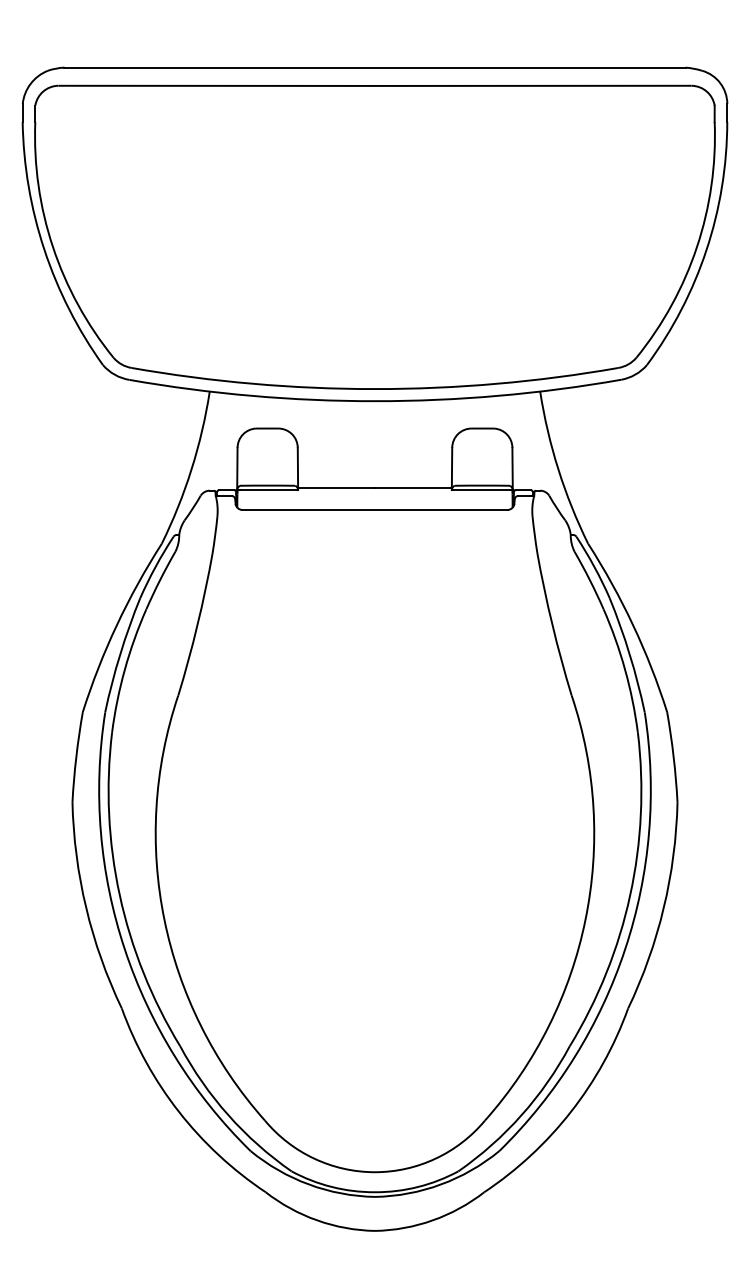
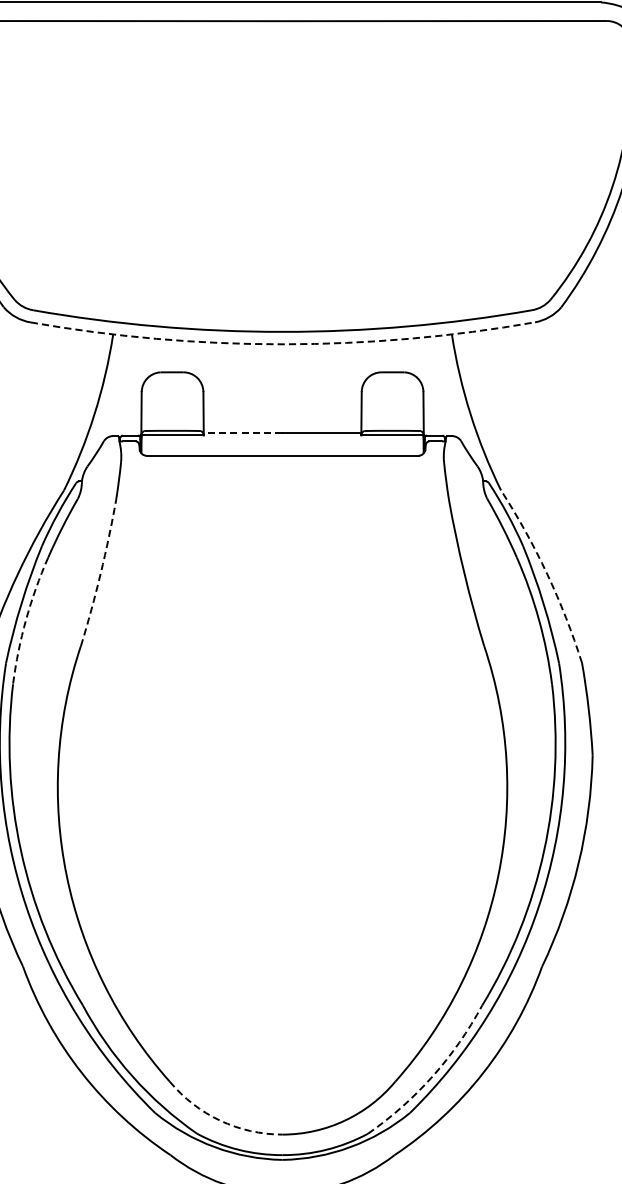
arc: (375, 401) -> (283, 344), solid -> dashed
line: (336, 487) -> (243, 432), solid -> dashed
arc: (197, 624) -> (100, 573), solid -> dashed
arc: (633, 625) -> (547, 574), solid -> dashed
arc: (124, 669) -> (25, 619), solid -> dashed
arc: (521, 1115) -> (432, 1076), solid -> dashed
arc: (314, 1158) -> (220, 1120), solid -> dashed

